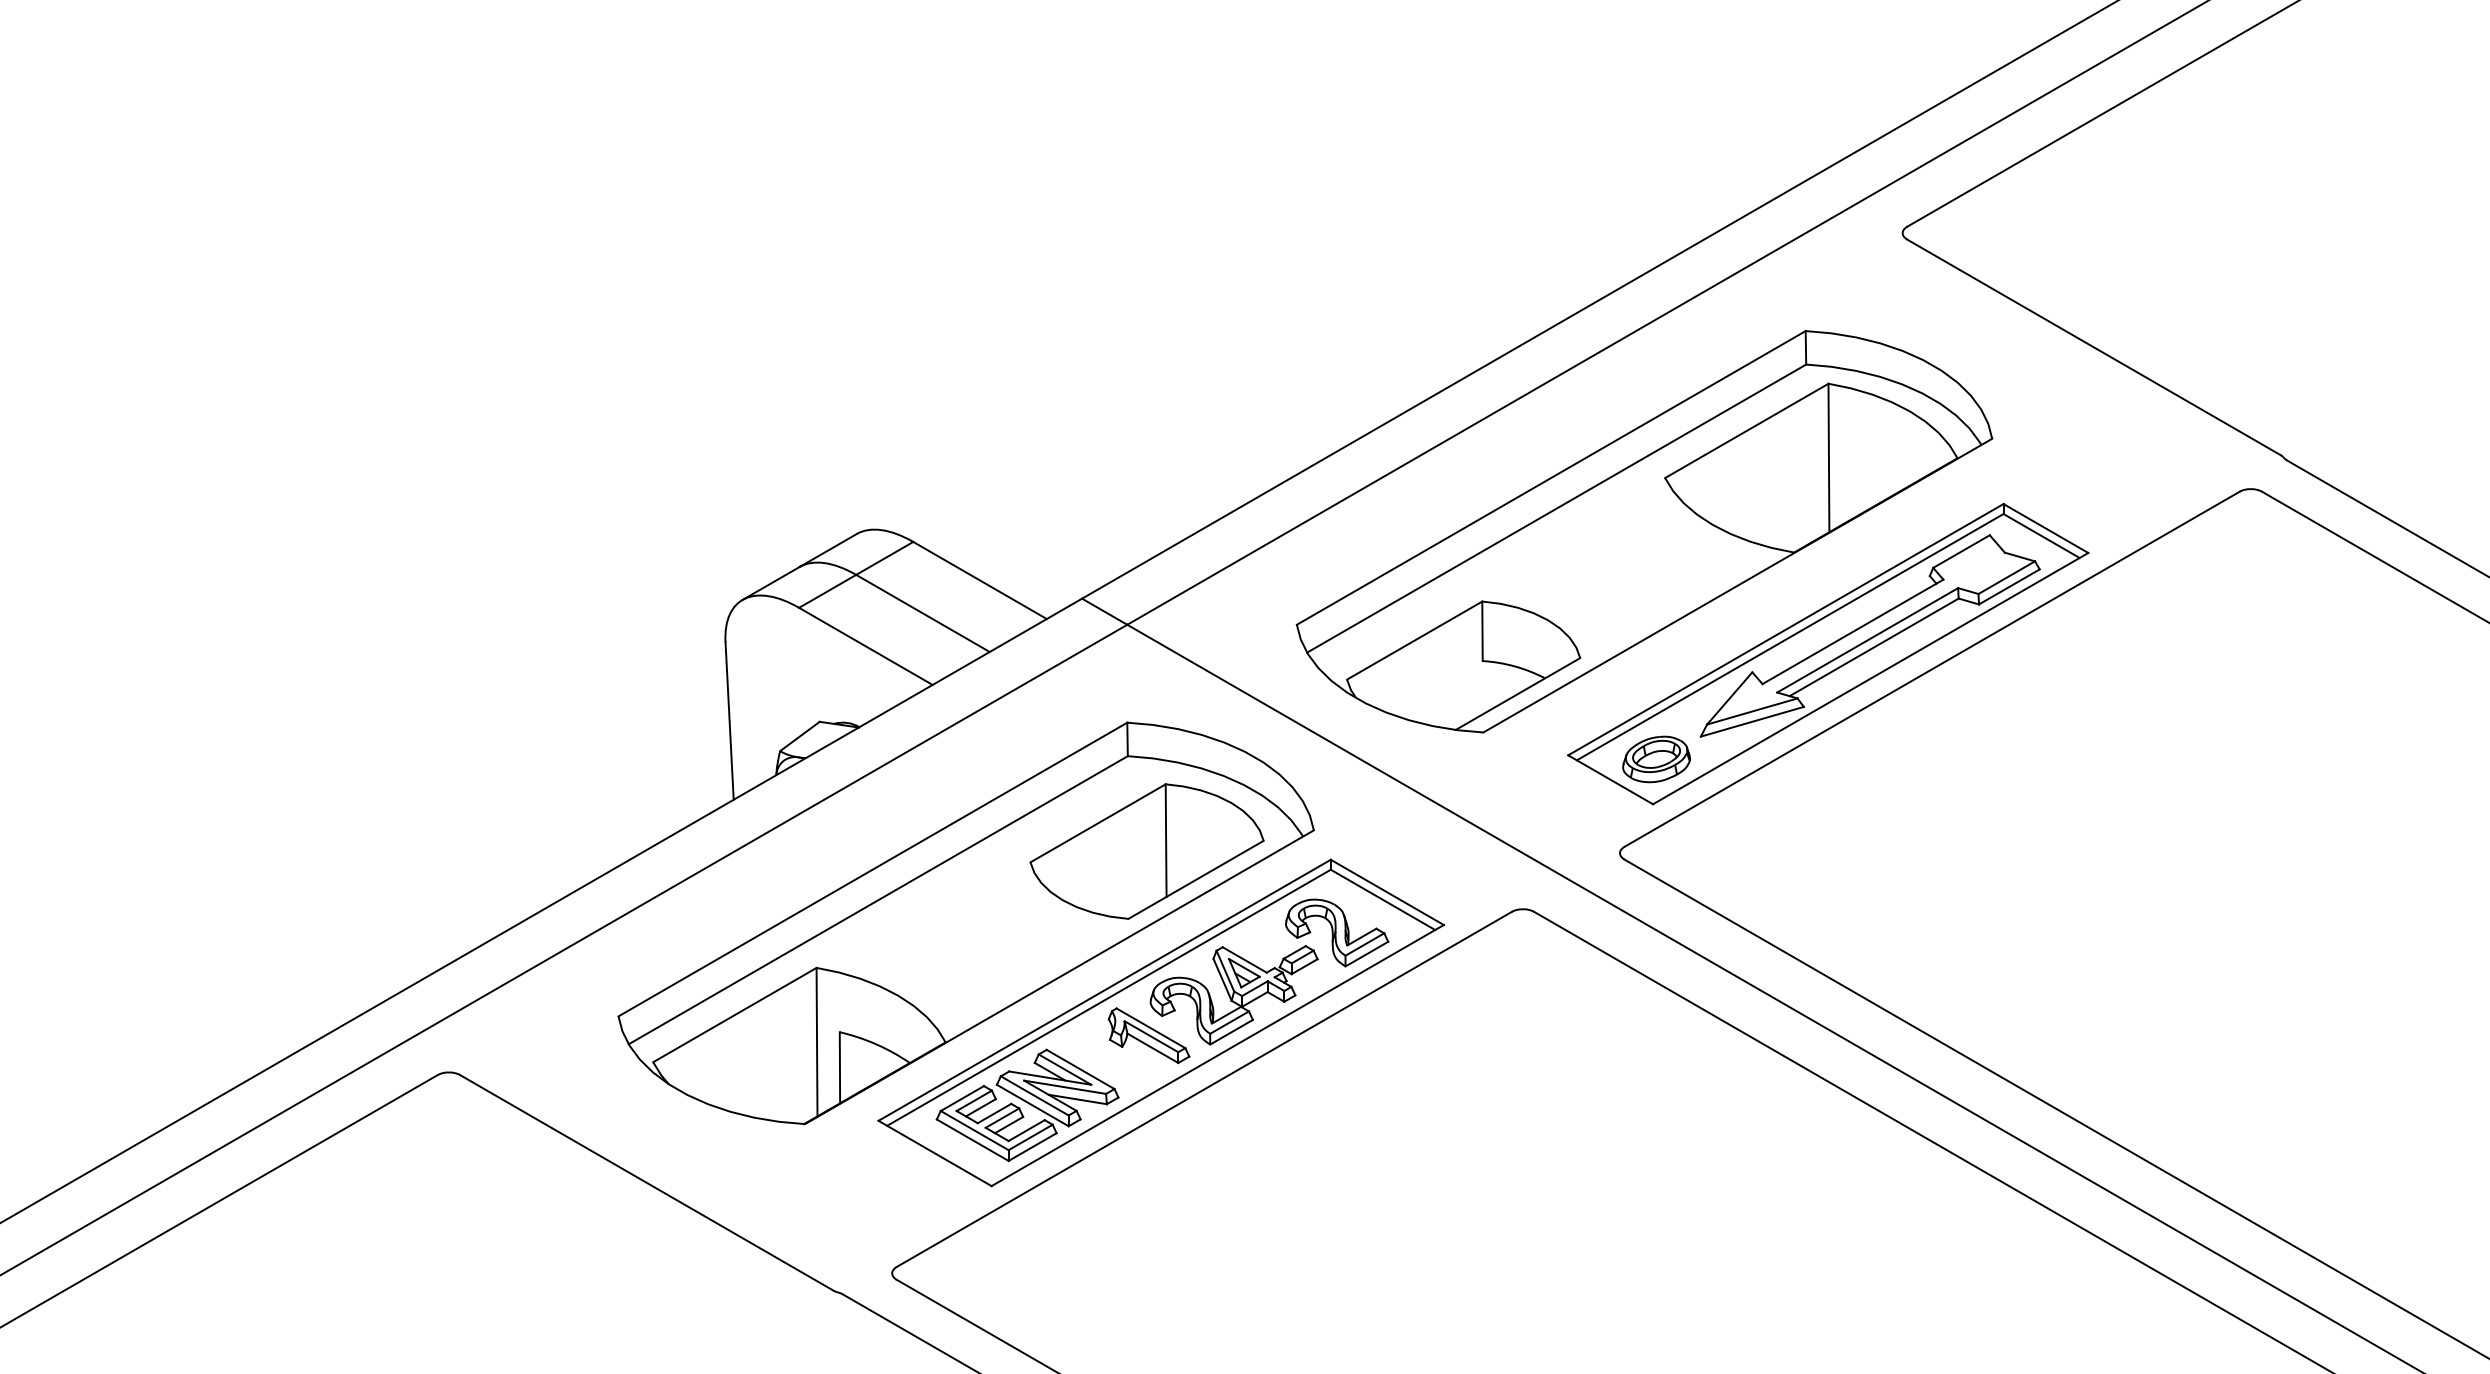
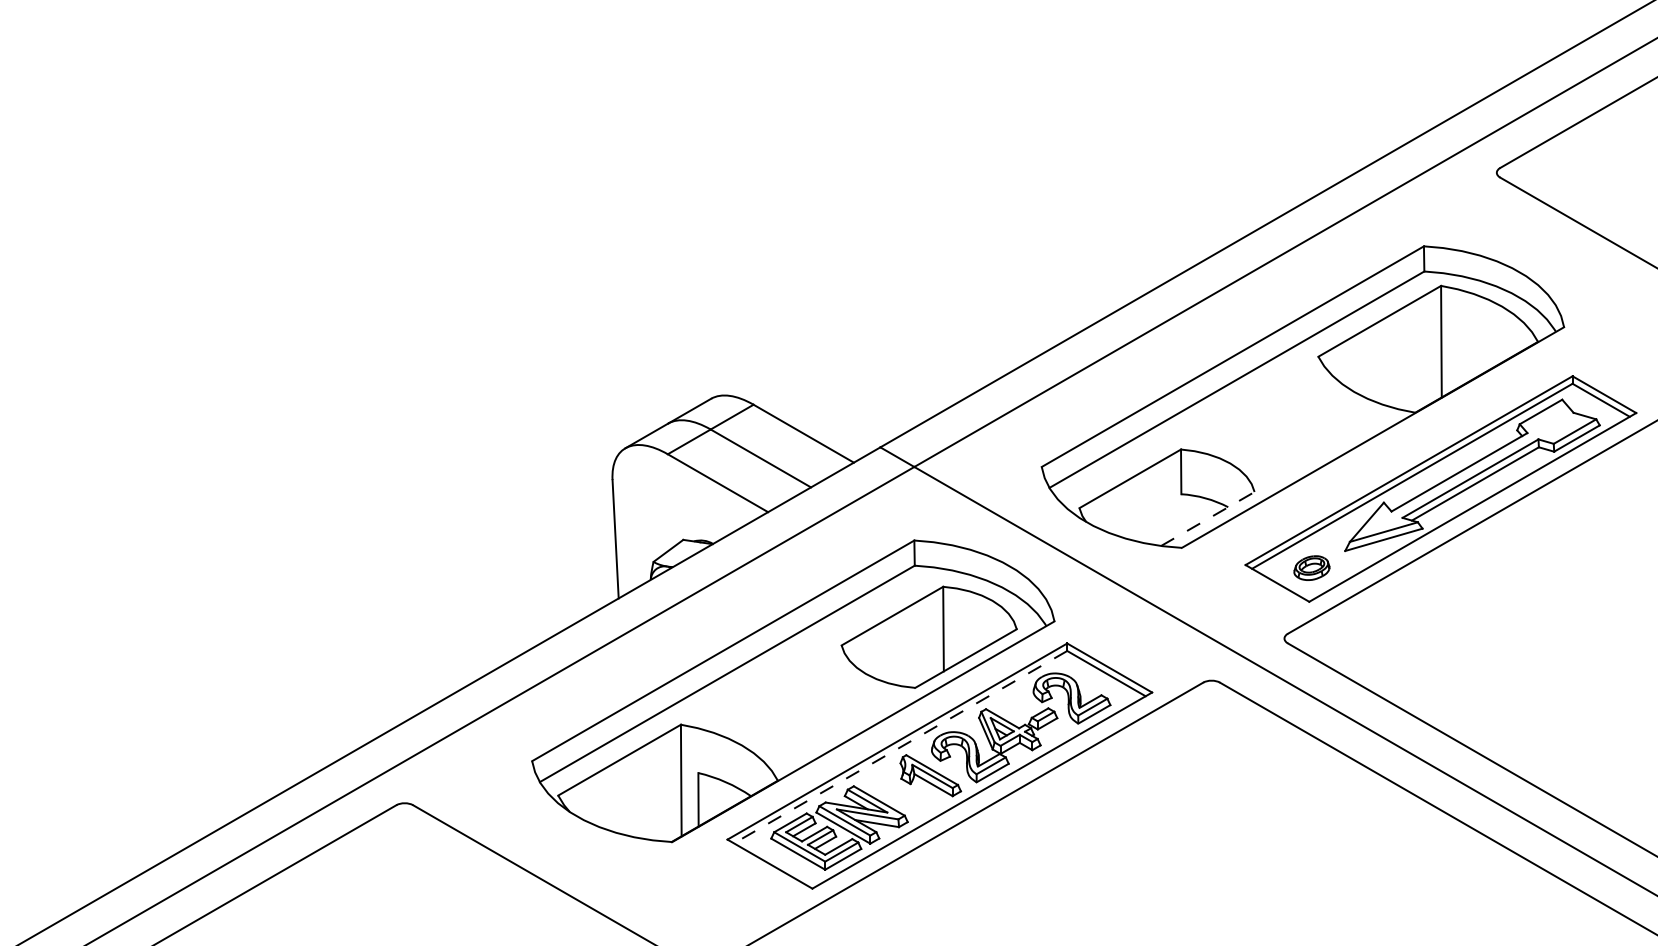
line: (1517, 694) -> (1207, 519), solid -> dashed
part: (1656, 759) -> (1311, 568), size x0.7
line: (1108, 998) -> (900, 747), solid -> dashed

